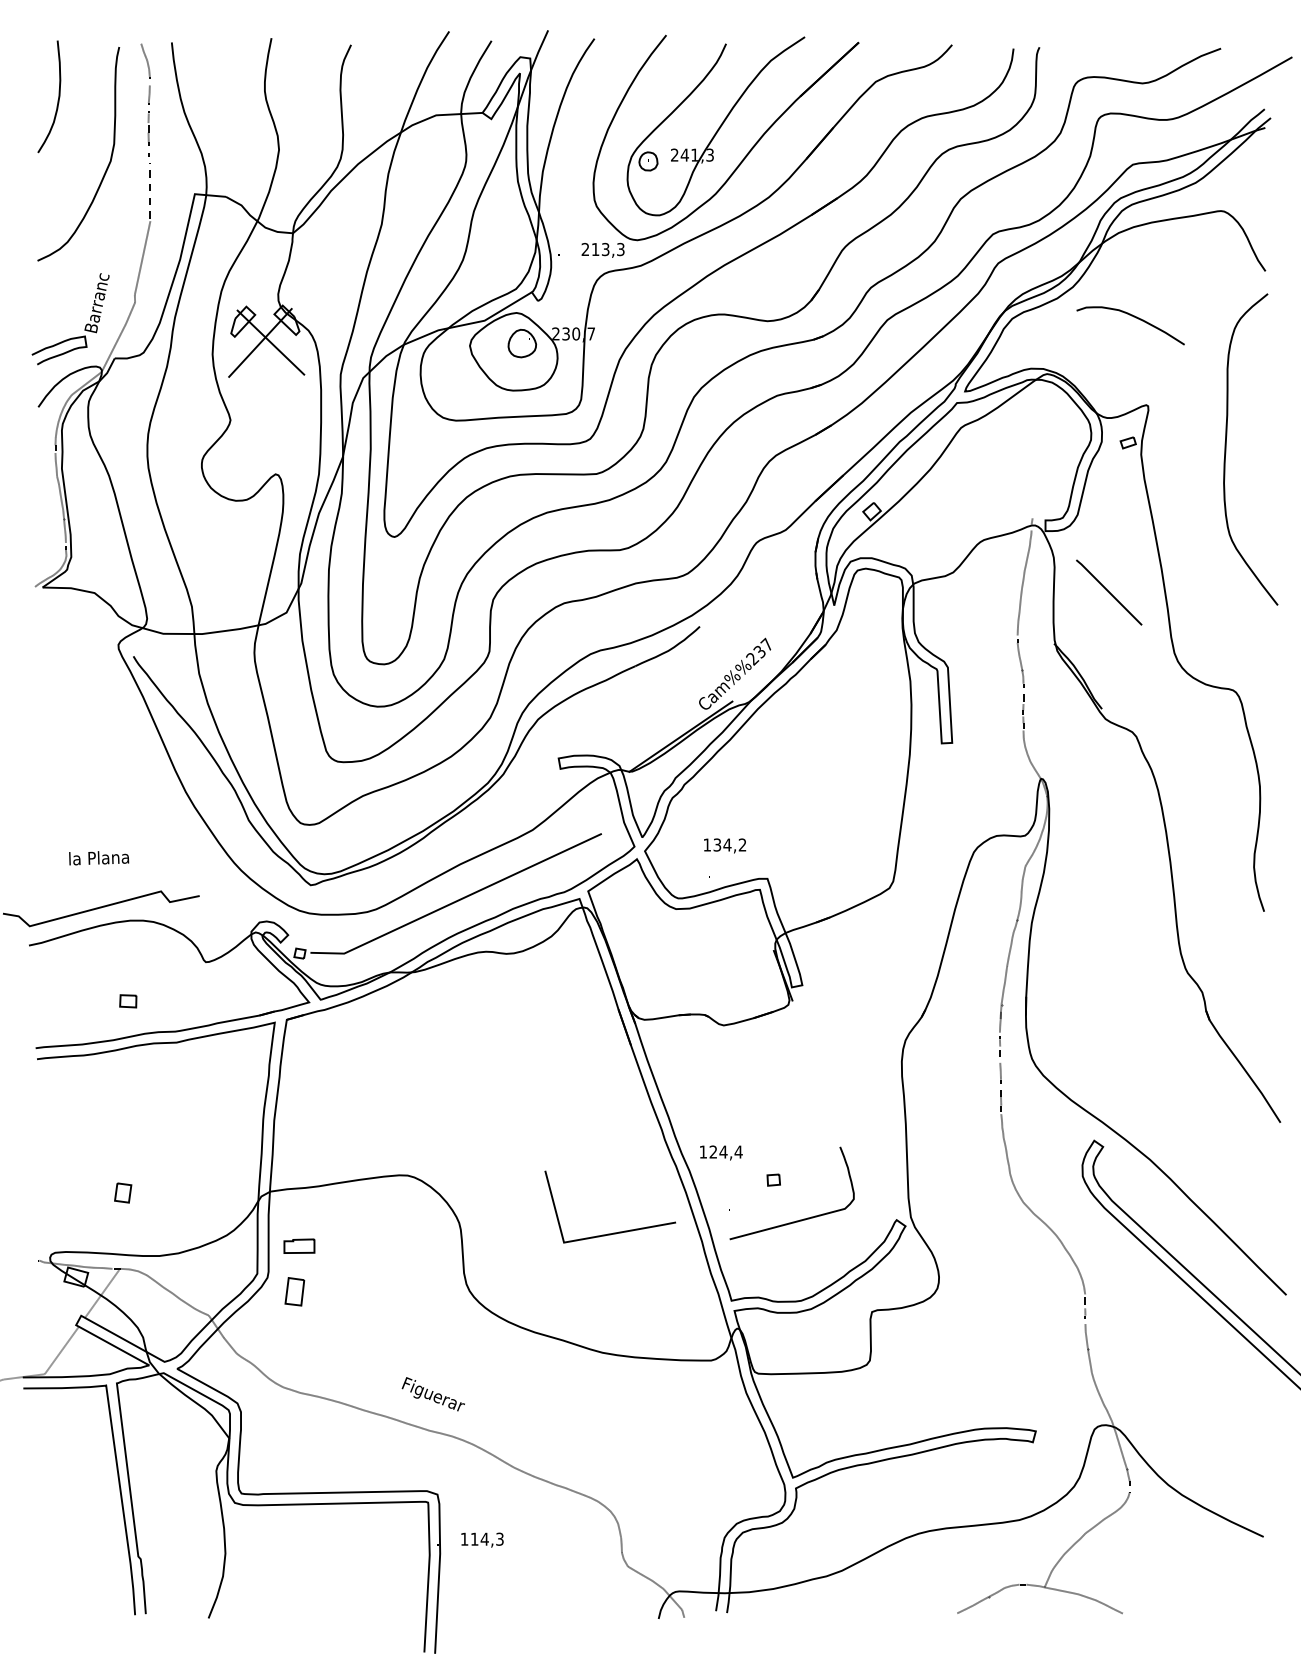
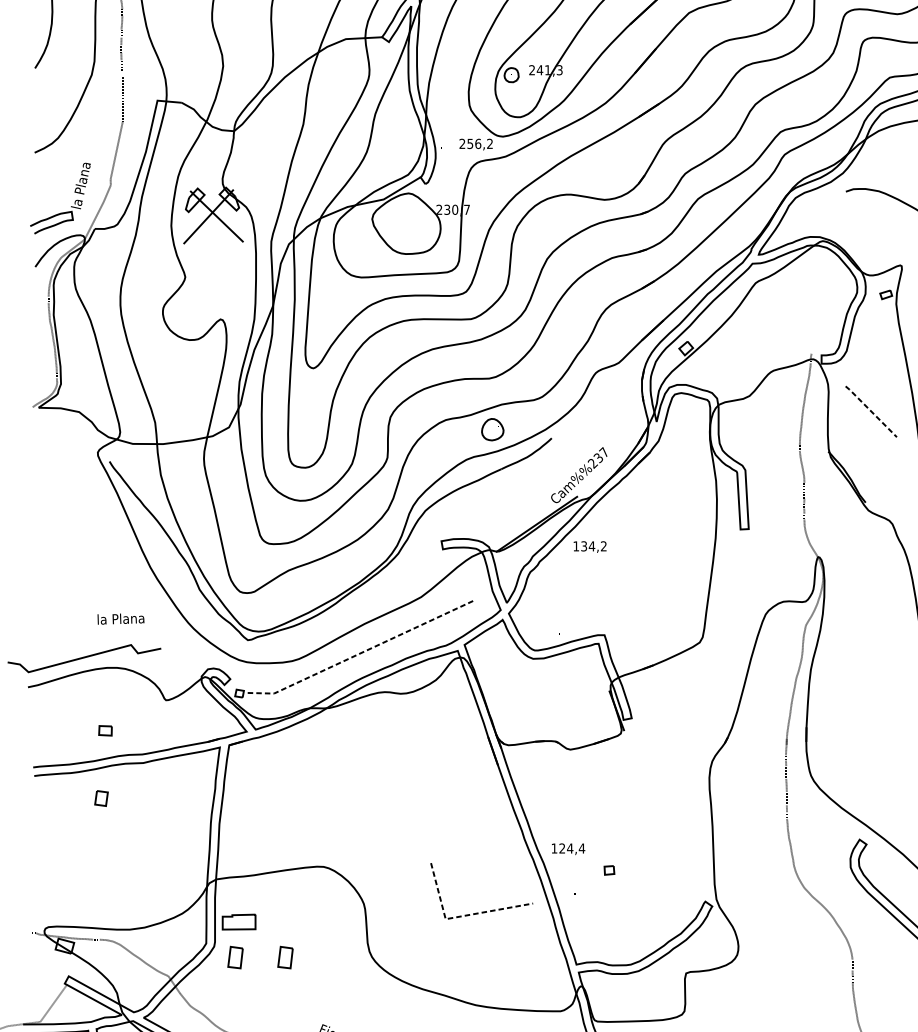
text: (607, 249) -> (479, 143), 213,3 -> 256,2
text: (96, 302) -> (80, 185), Barranc -> la Plana
part: (522, 343) -> (492, 429), moved
line: (1108, 591) -> (870, 410), solid -> dashed
text: (725, 845) -> (590, 546), moved
text: (99, 858) -> (121, 619), moved
line: (457, 901) -> (362, 652), solid -> dashed
part: (123, 1192) -> (101, 798), moved
curve: (796, 1220) -> (627, 901), removed
line: (582, 1239) -> (460, 916), solid -> dashed
part: (299, 1245) -> (239, 921), size x1.4
part: (358, 1291) -> (285, 957), added
line: (101, 1293) -> (84, 958), removed

